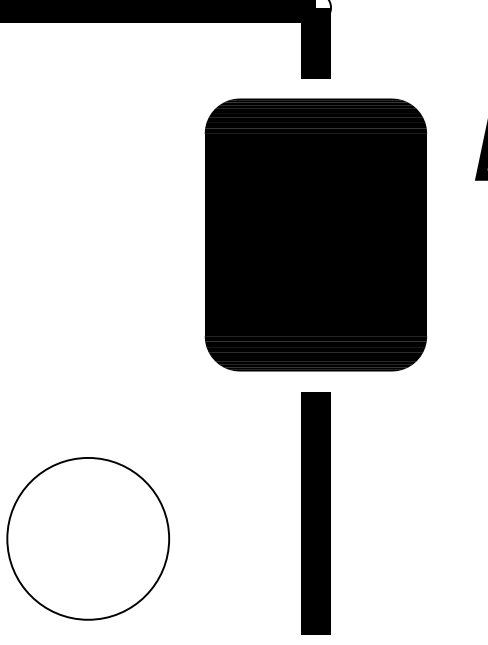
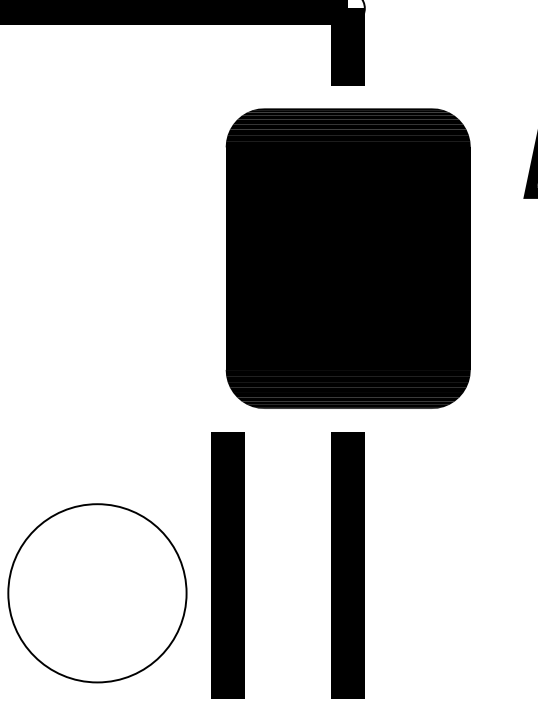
line: (206, 513) -> (227, 565), added

